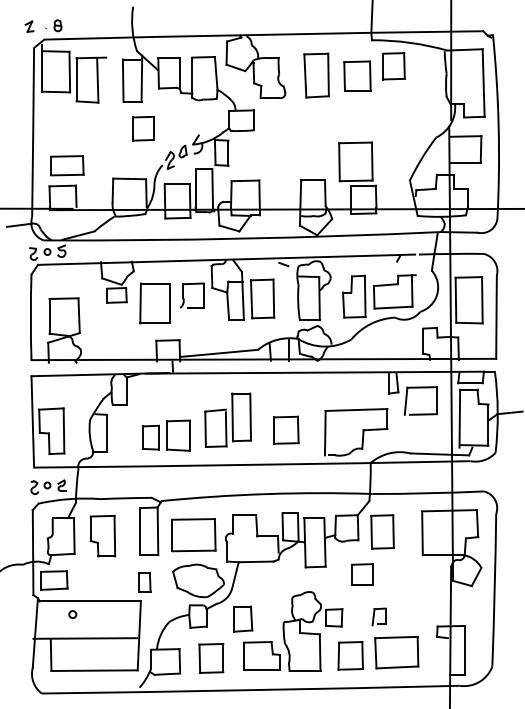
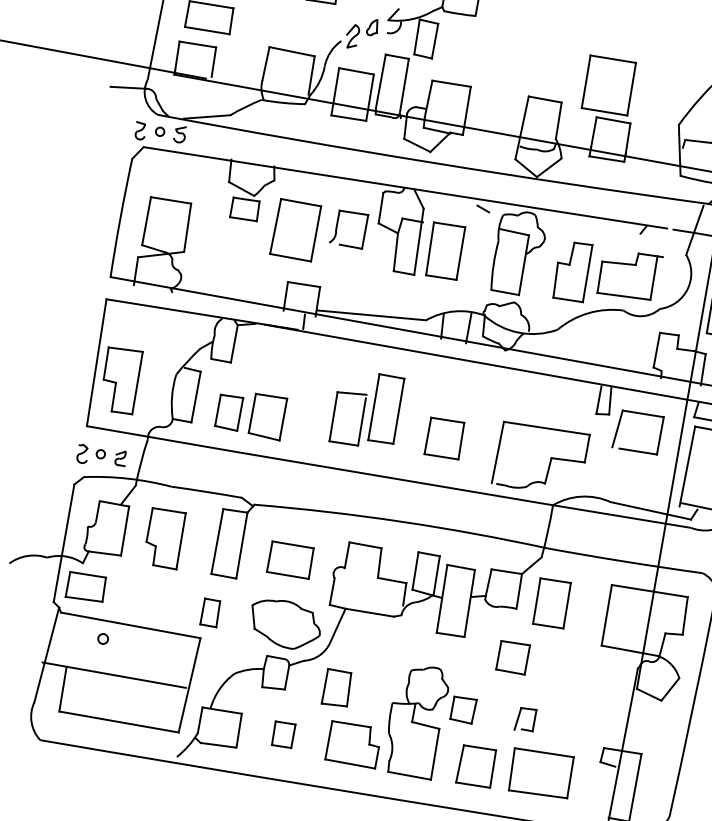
part: (166, 435) -> (251, 413), moved
part: (193, 535) -> (289, 560), size x0.7
part: (211, 658) -> (283, 734), size x0.6

